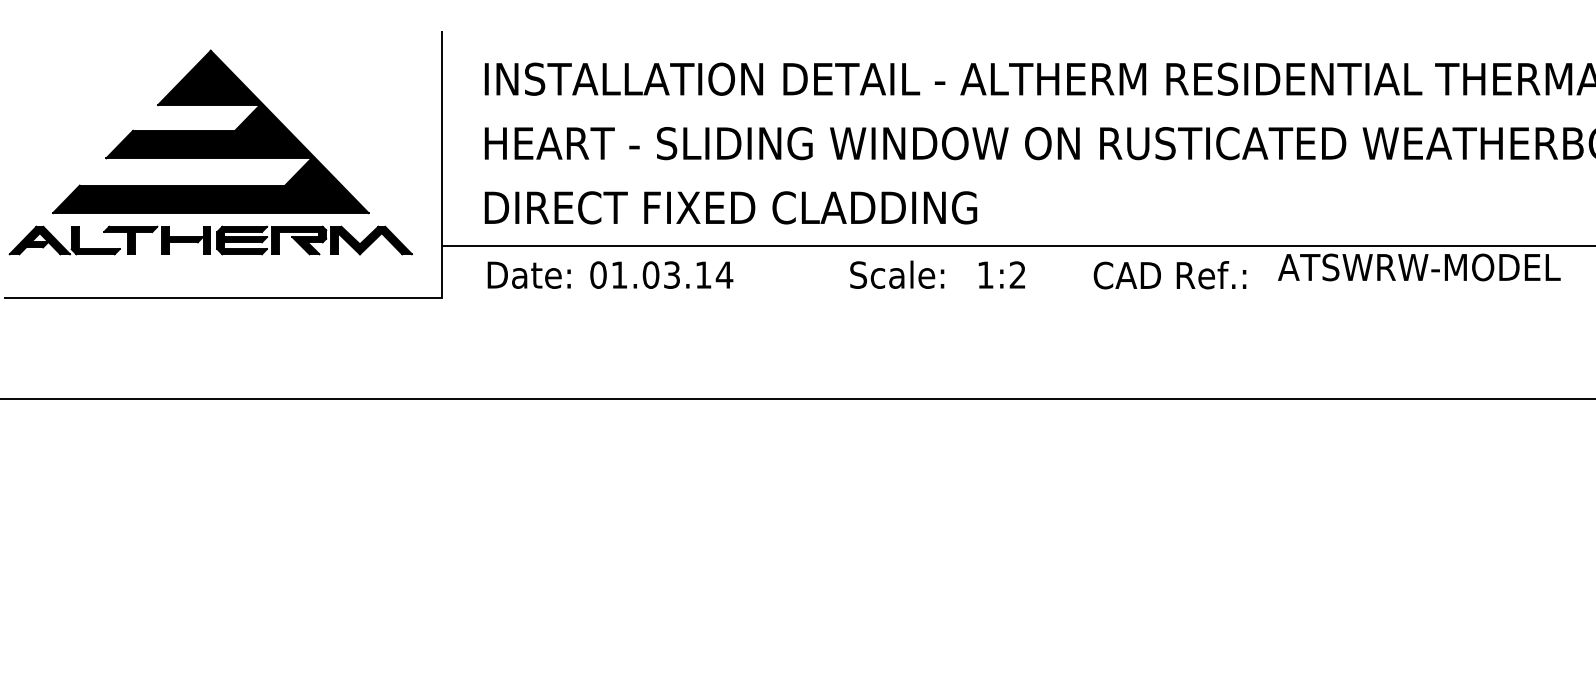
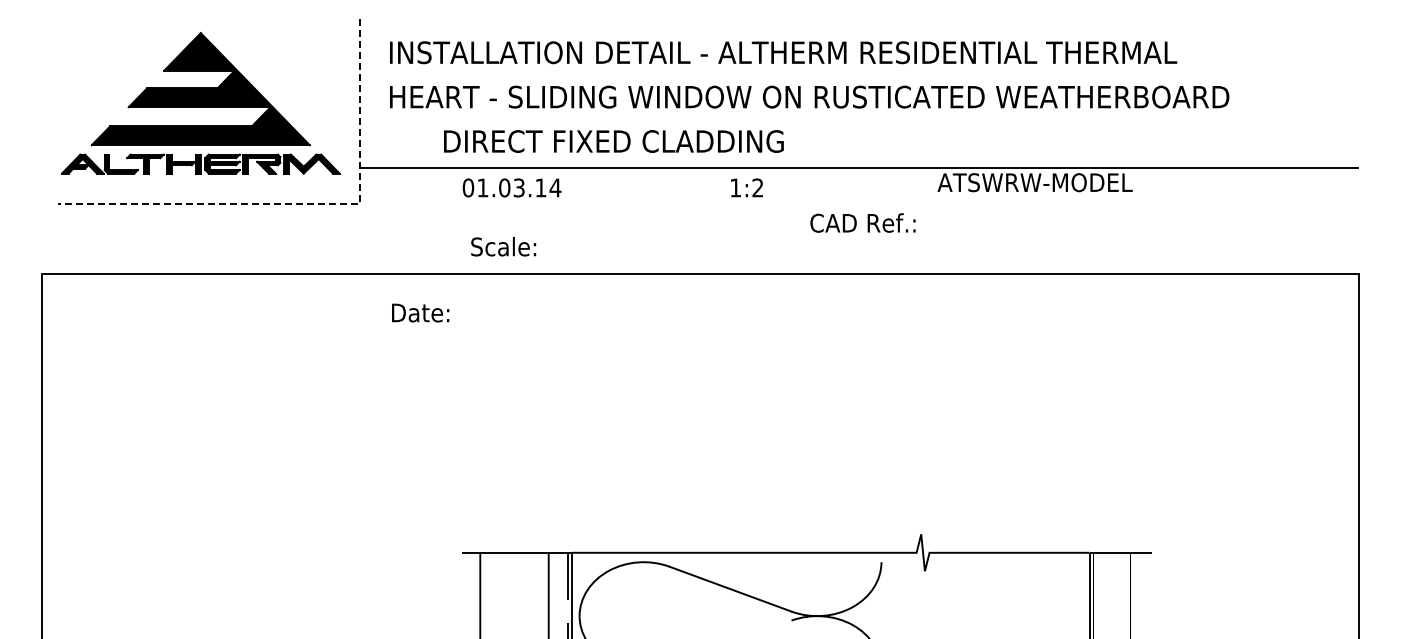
text: (730, 207) -> (613, 141), moved
text: (529, 274) -> (420, 312), moved
text: (896, 274) -> (503, 246), moved
text: (1169, 274) -> (862, 222), moved
line: (358, 297) -> (302, 203), solid -> dashed

